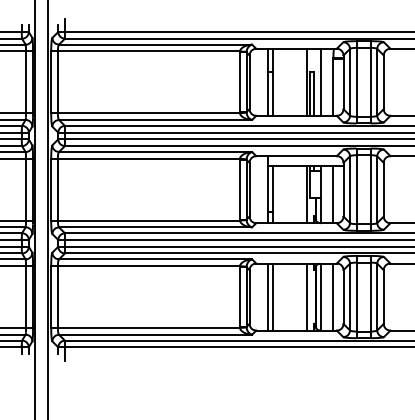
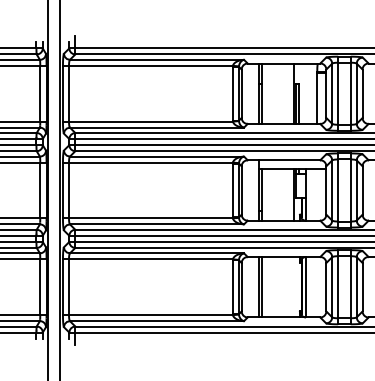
line: (320, 82) -> (305, 93), removed
line: (333, 194) -> (317, 194), removed
line: (307, 297) -> (293, 287), removed
line: (333, 297) -> (317, 287), removed

